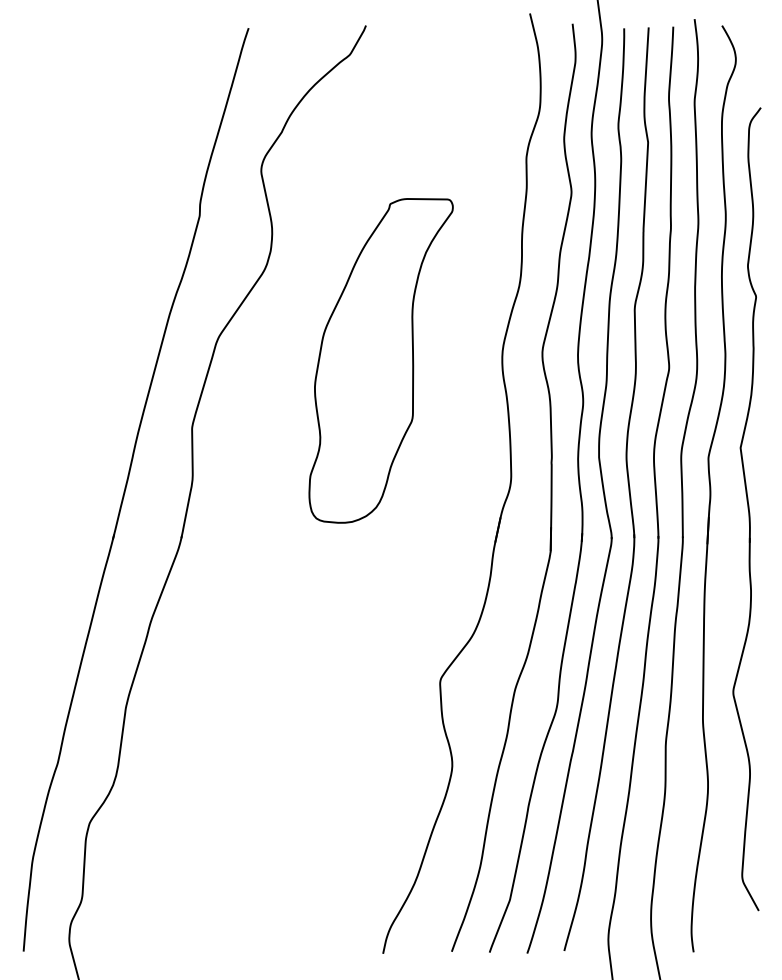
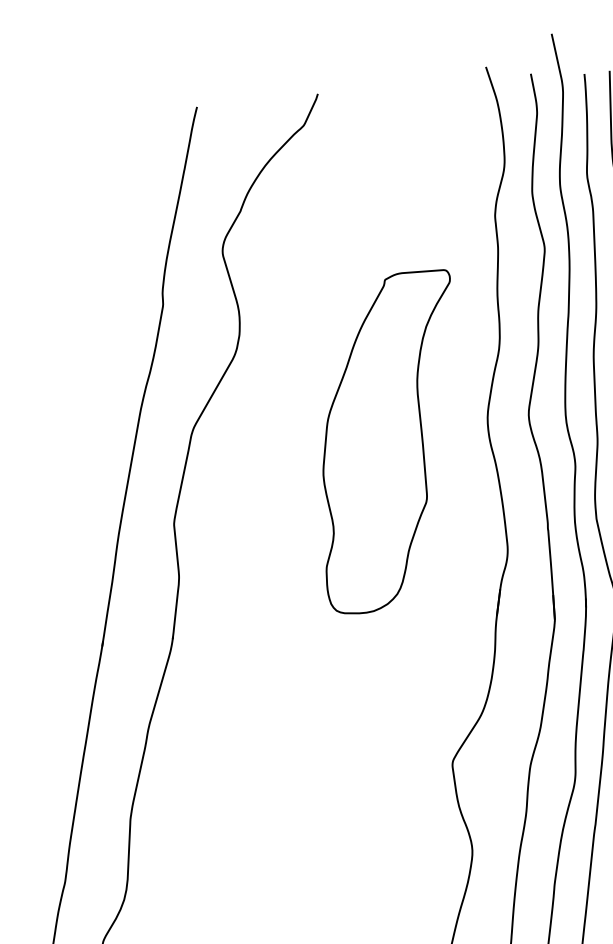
part: (380, 360) -> (388, 442), moved

